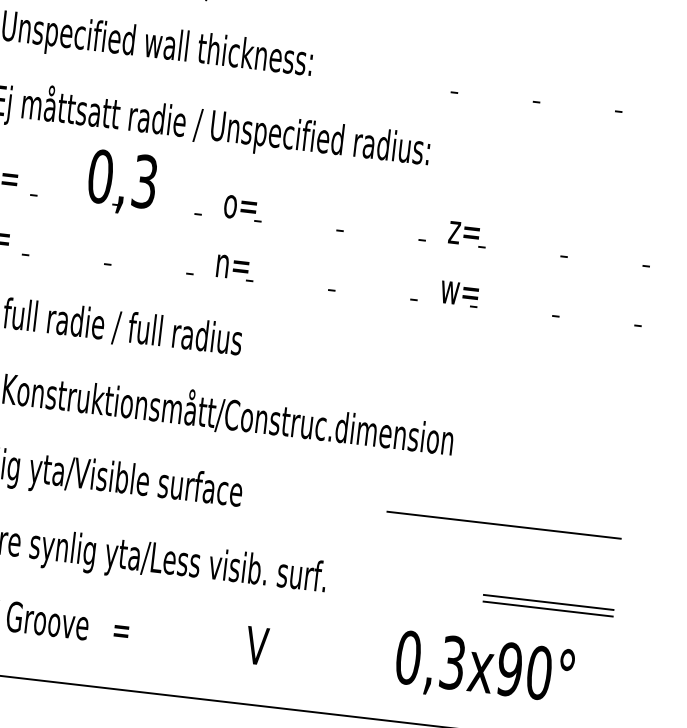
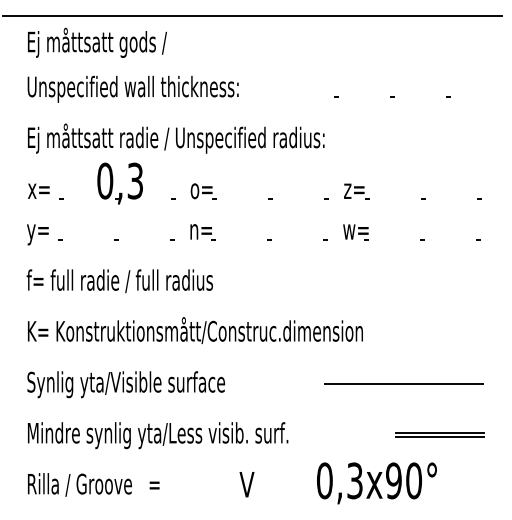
text: (483, 670) -> (376, 483), moved

